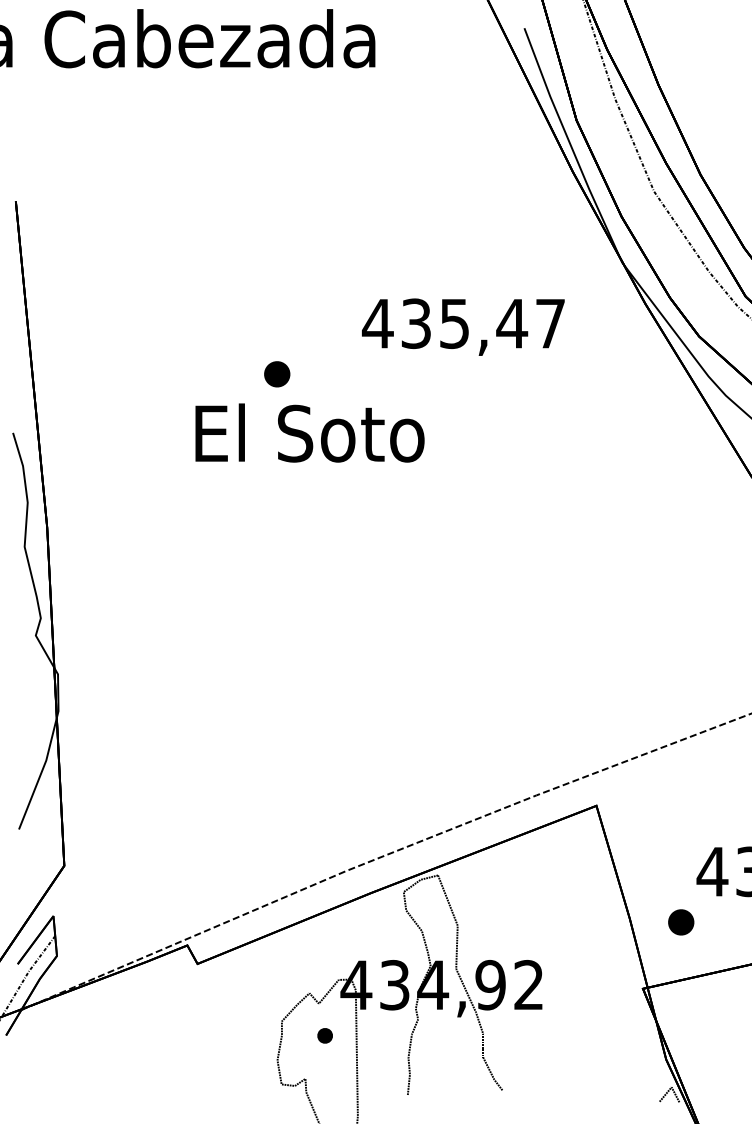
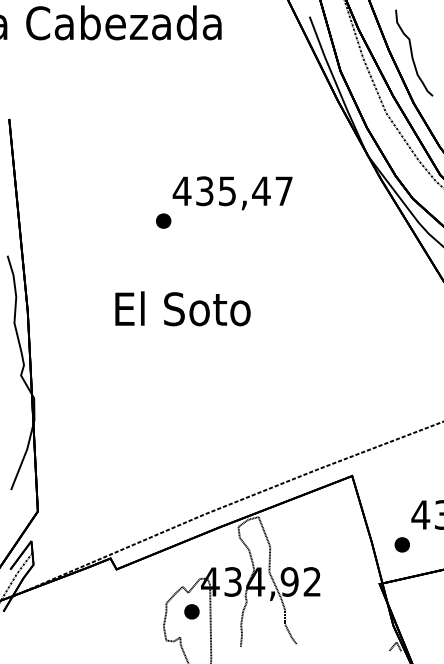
curve: (698, 88) -> (412, 52), added
text: (463, 327) -> (232, 193), moved
text: (309, 432) -> (182, 308), moved
part: (324, 1035) -> (191, 611), size x1.67

